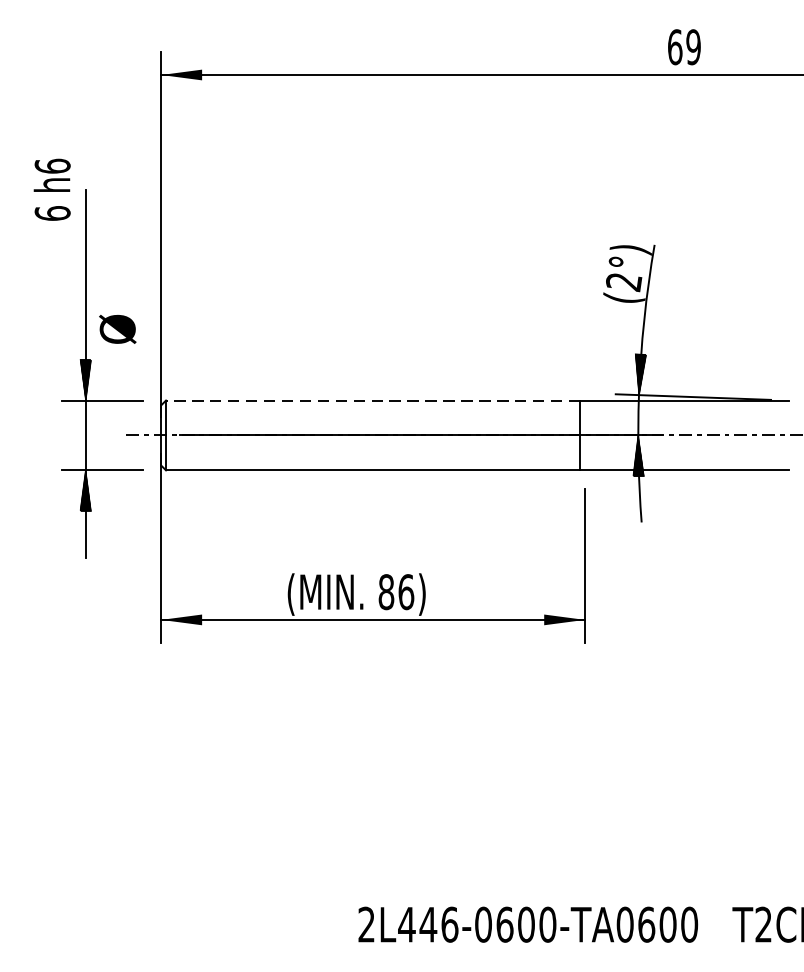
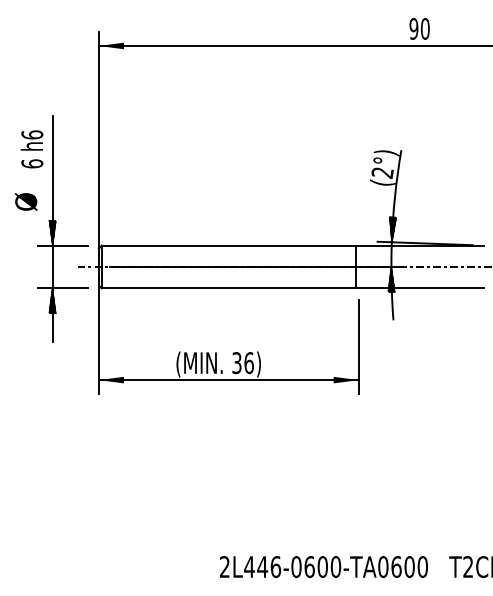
text: (684, 46) -> (419, 28), 69 -> 90
text: (51, 190) -> (31, 149), moved
text: (116, 328) -> (25, 201), moved
line: (372, 400) -> (228, 245), dashed -> solid
text: (385, 592) -> (236, 363), 86) -> 36)

